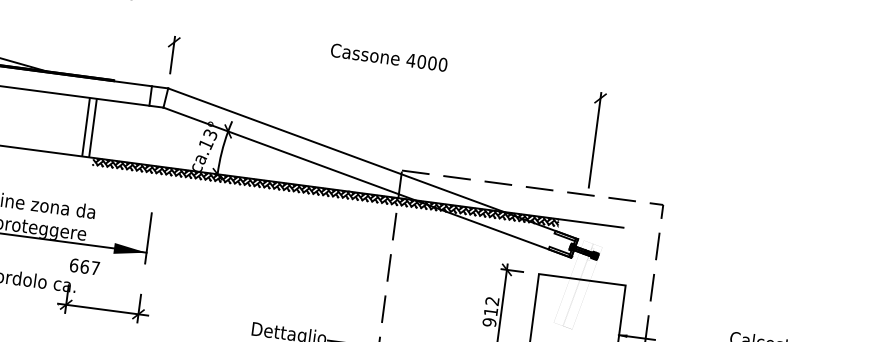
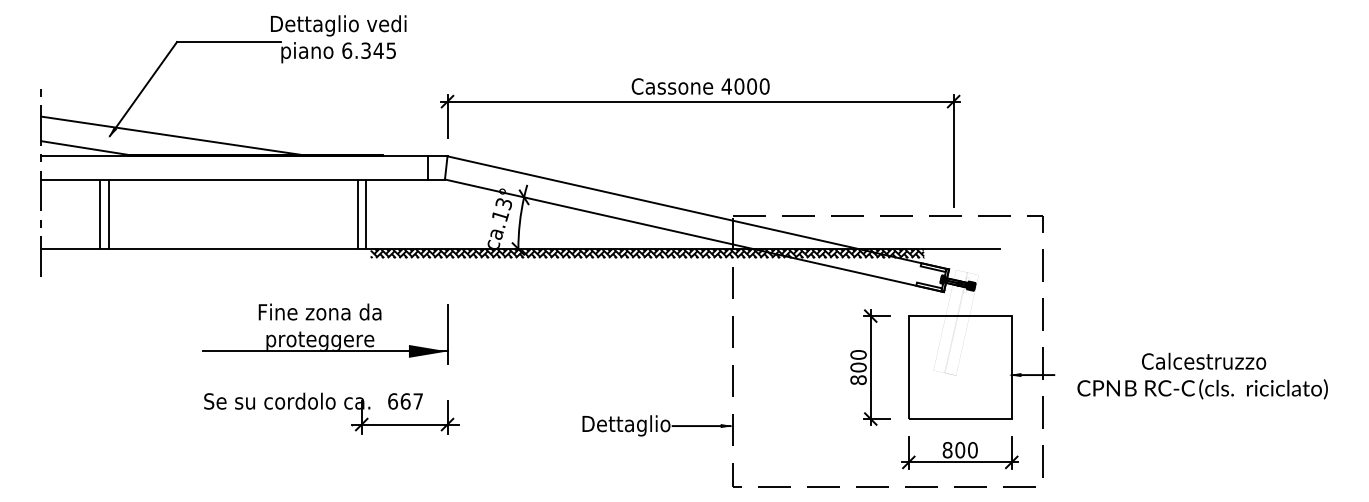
line: (387, 70) -> (700, 101), added
text: (84, 266) -> (405, 401), moved
text: (490, 311) -> (858, 367), 912 -> 800

